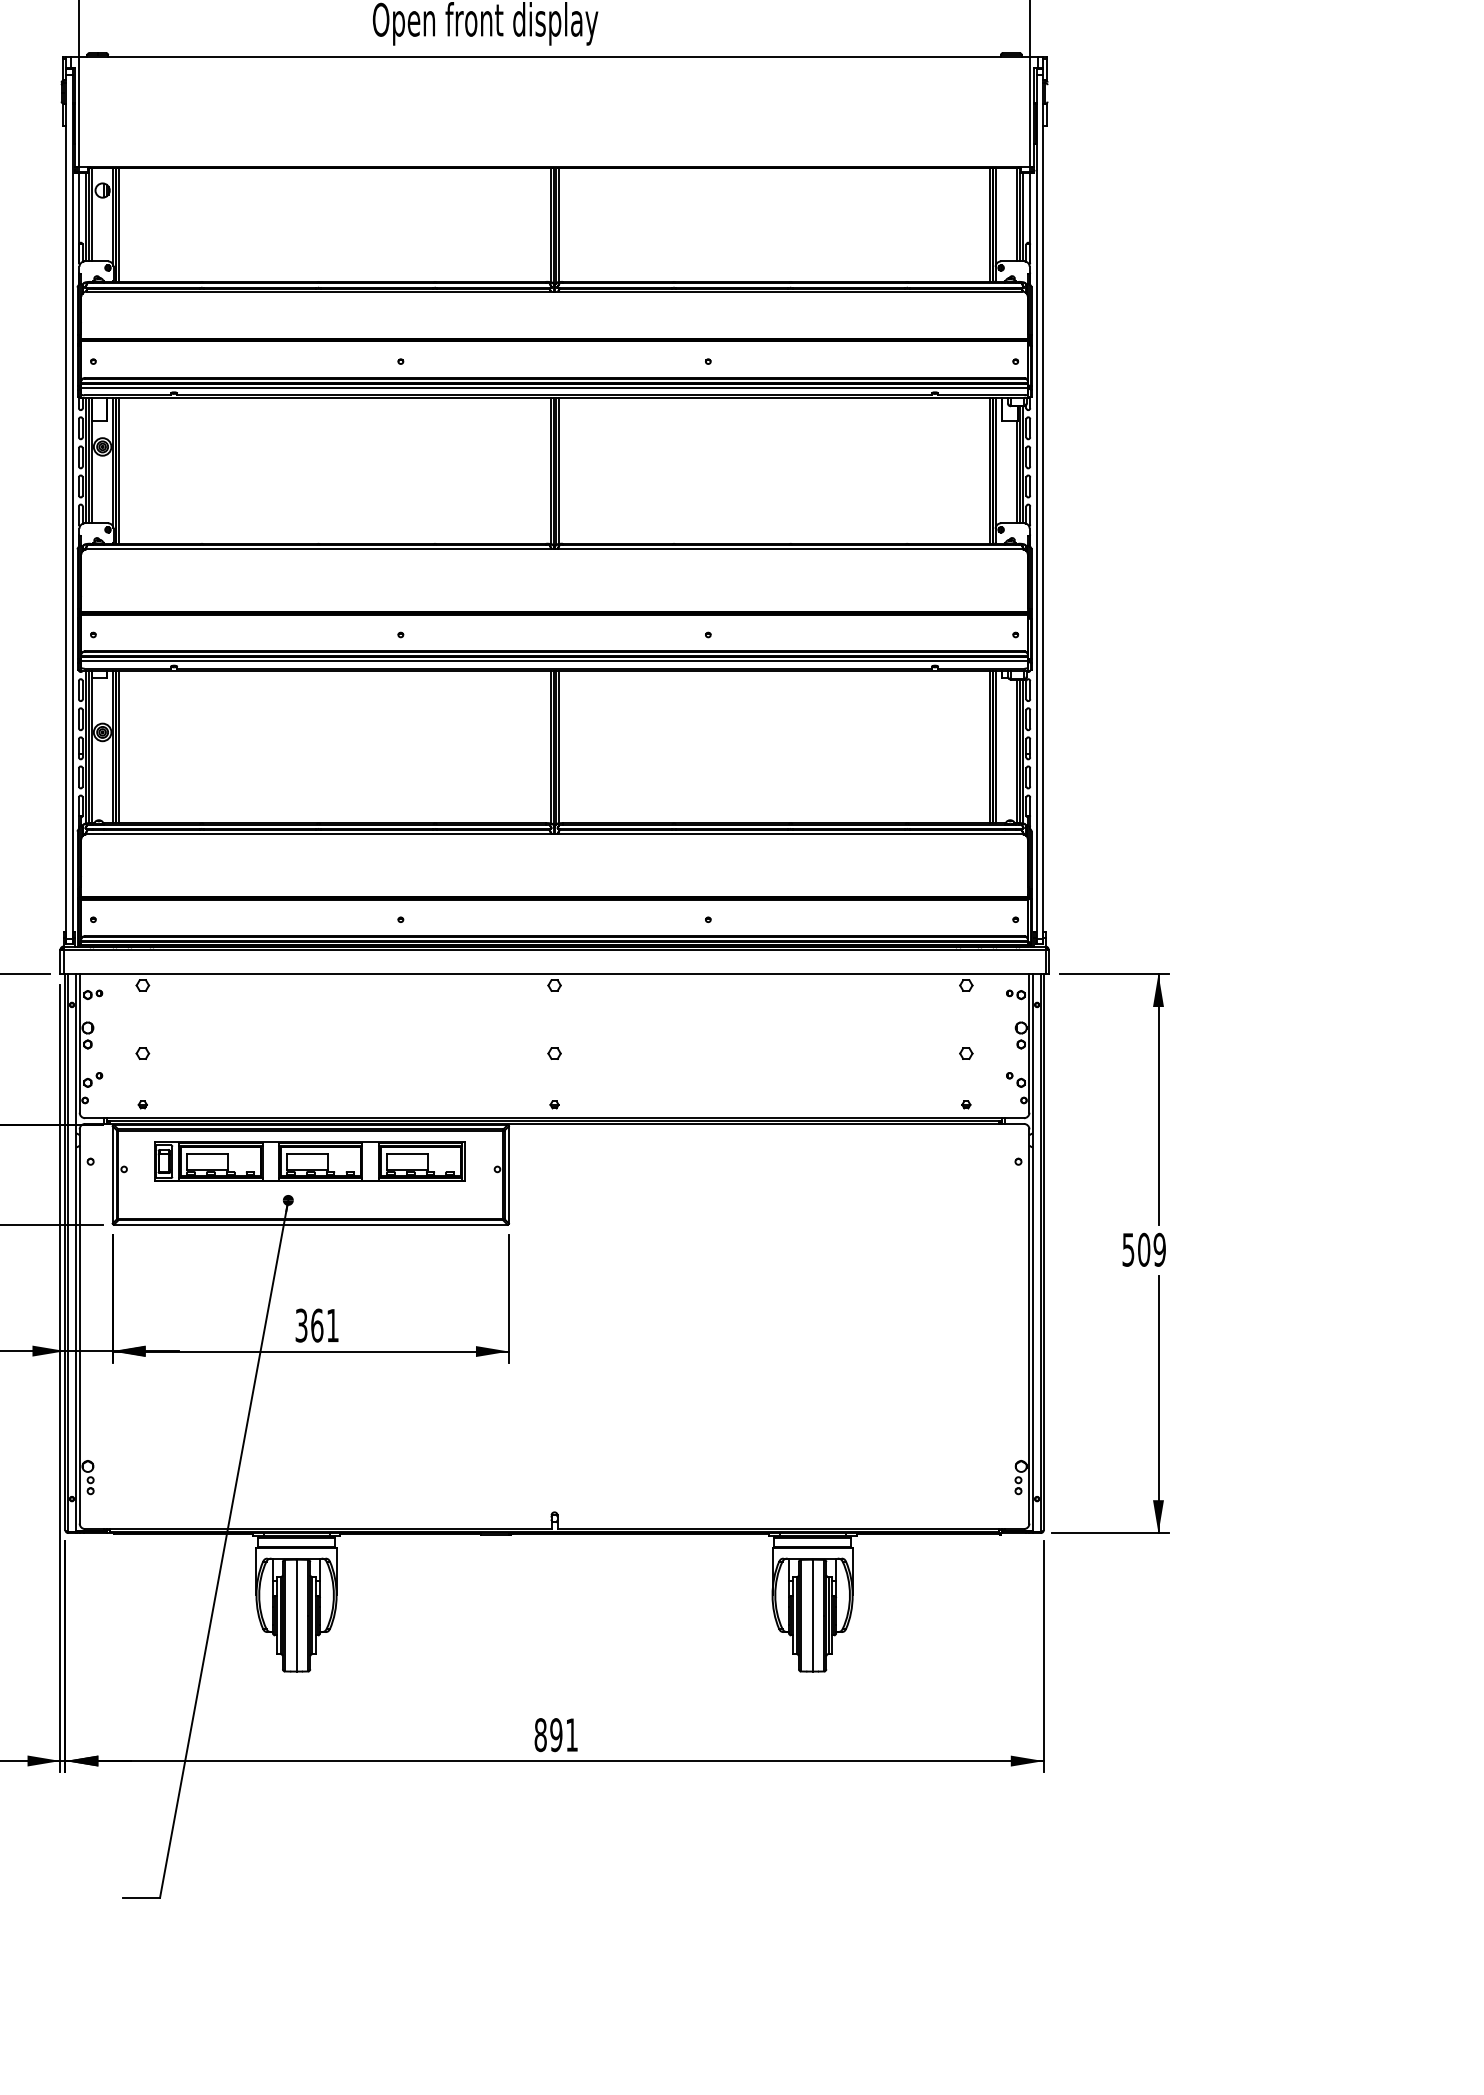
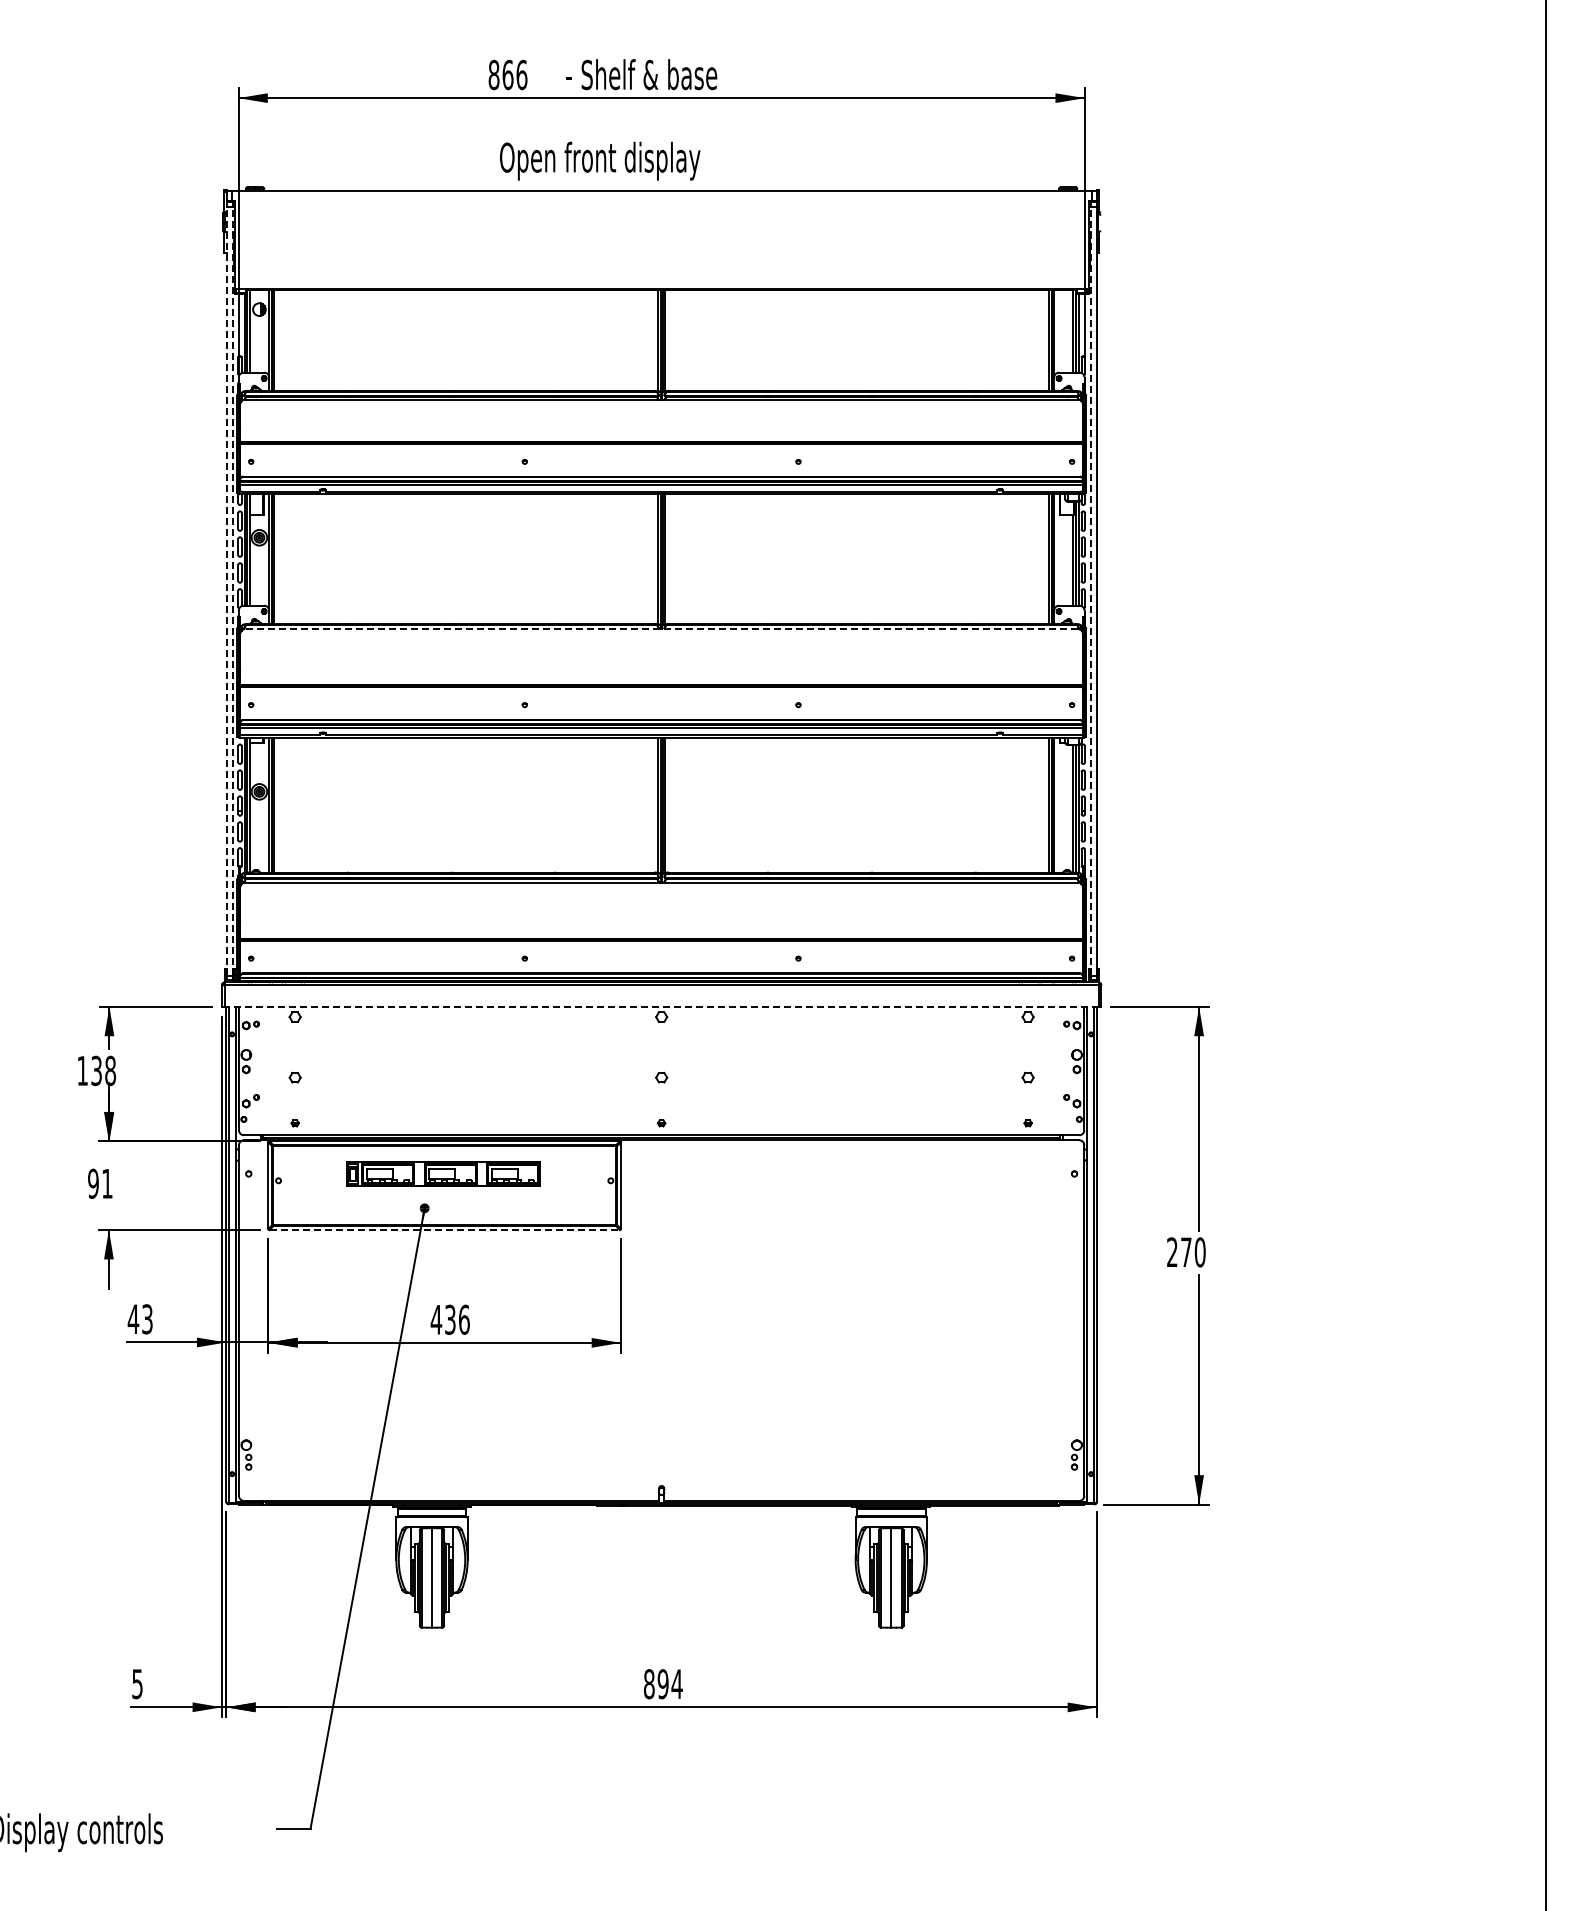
line: (65, 507) -> (226, 591), solid -> dashed
line: (72, 507) -> (232, 591), solid -> dashed
line: (1036, 507) -> (1090, 591), solid -> dashed
line: (554, 549) -> (661, 629), solid -> dashed
line: (554, 973) -> (661, 1006), solid -> dashed
part: (309, 1161) -> (443, 1173), size x0.7
line: (311, 1225) -> (445, 1230), solid -> dashed
text: (1144, 1249) -> (1186, 1252), 509 -> 270
text: (316, 1325) -> (449, 1319), 361 -> 436
text: (571, 1734) -> (676, 1683), 891 -> 894

